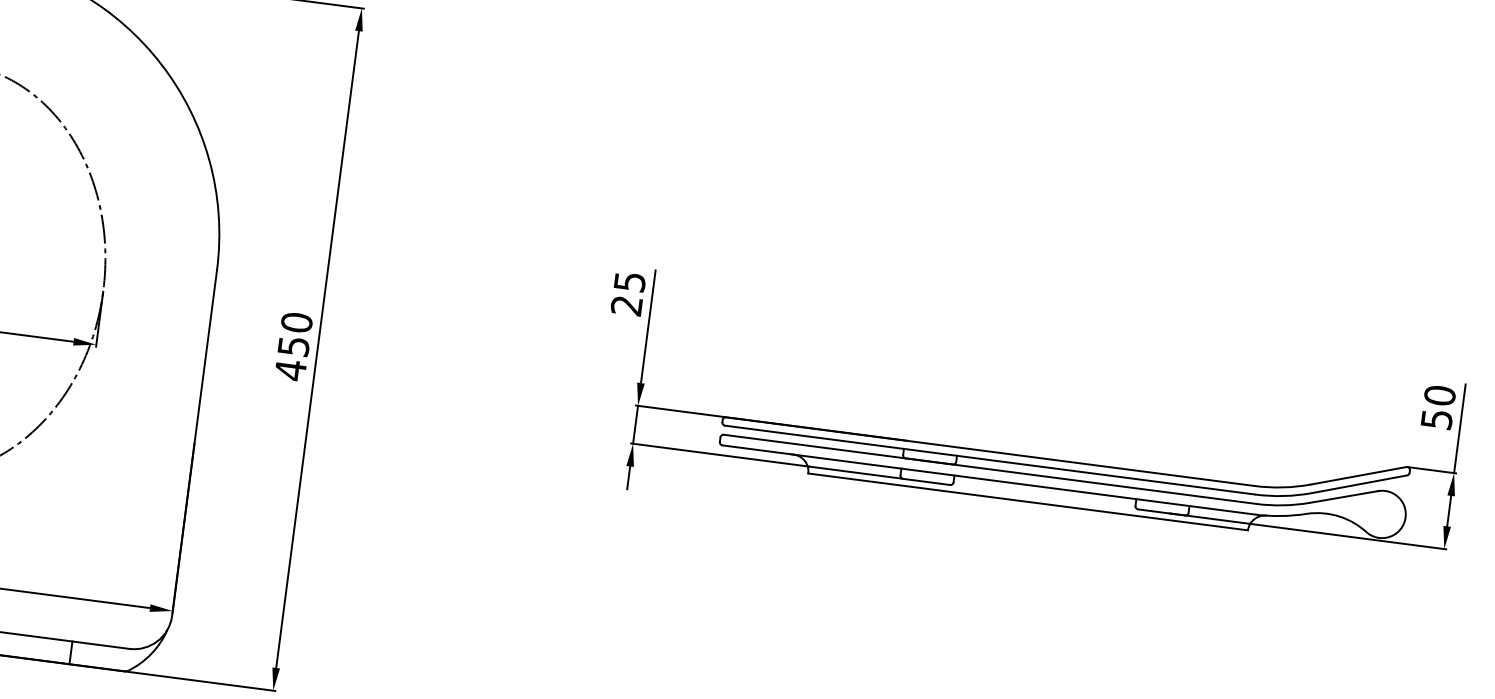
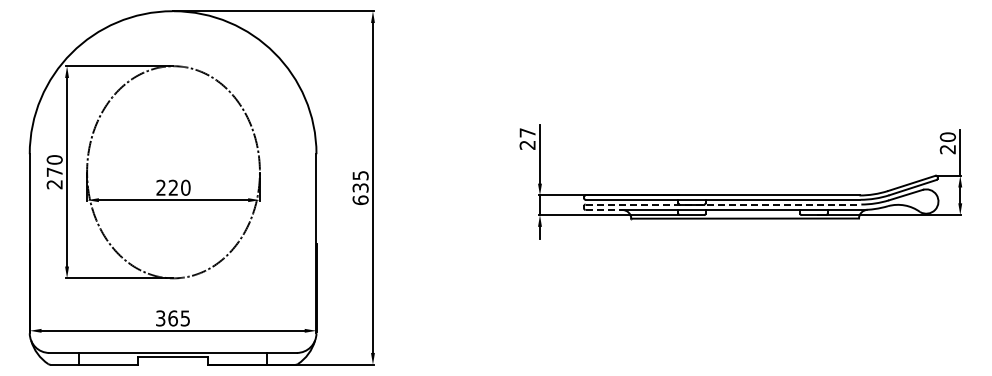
text: (629, 281) -> (527, 132), 25 -> 27
text: (293, 345) -> (360, 187), 450 -> 635
text: (1436, 419) -> (947, 149), 50 -> 20
line: (758, 451) -> (604, 210), solid -> dashed
line: (989, 469) -> (723, 204), solid -> dashed

